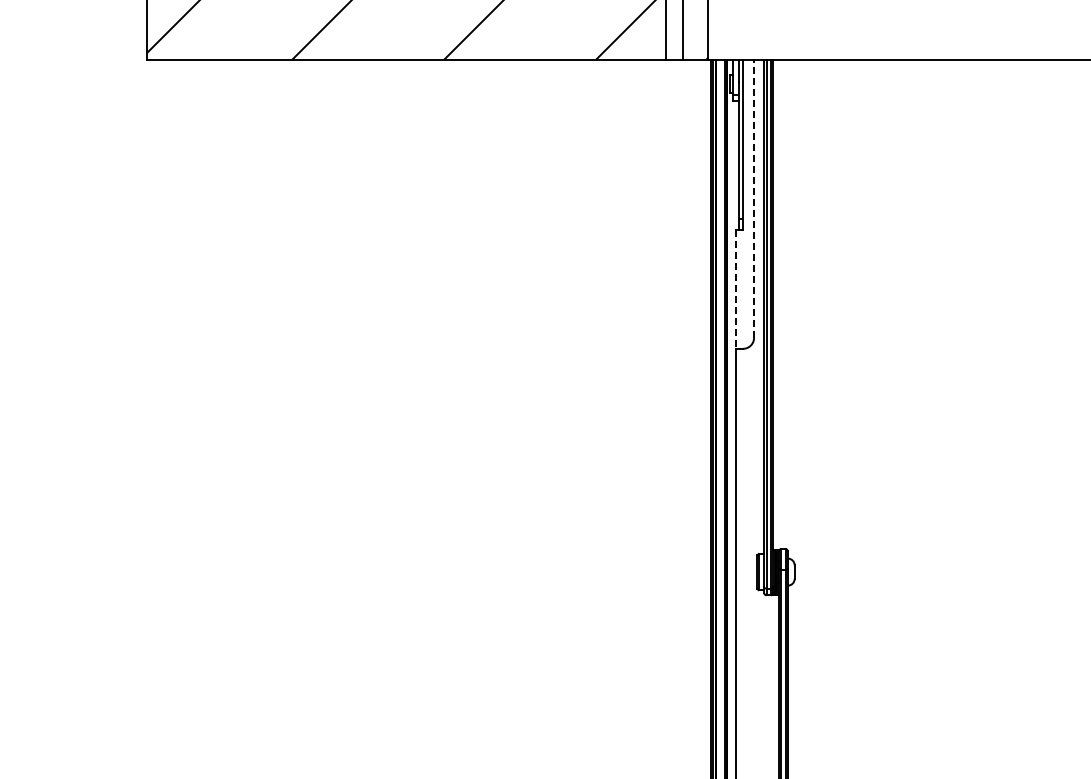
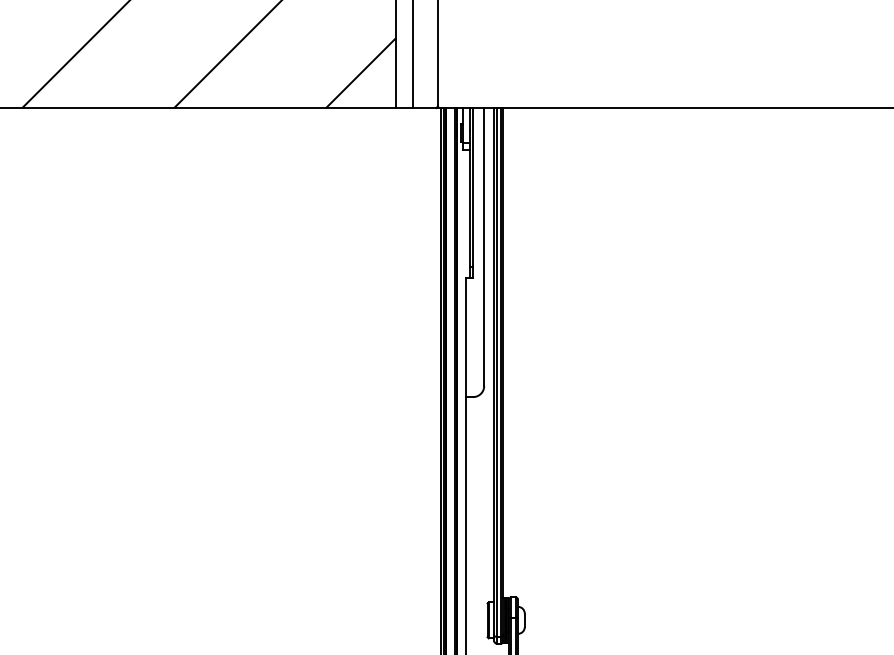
line: (754, 198) -> (484, 246), dashed -> solid
line: (736, 289) -> (466, 337), dashed -> solid

